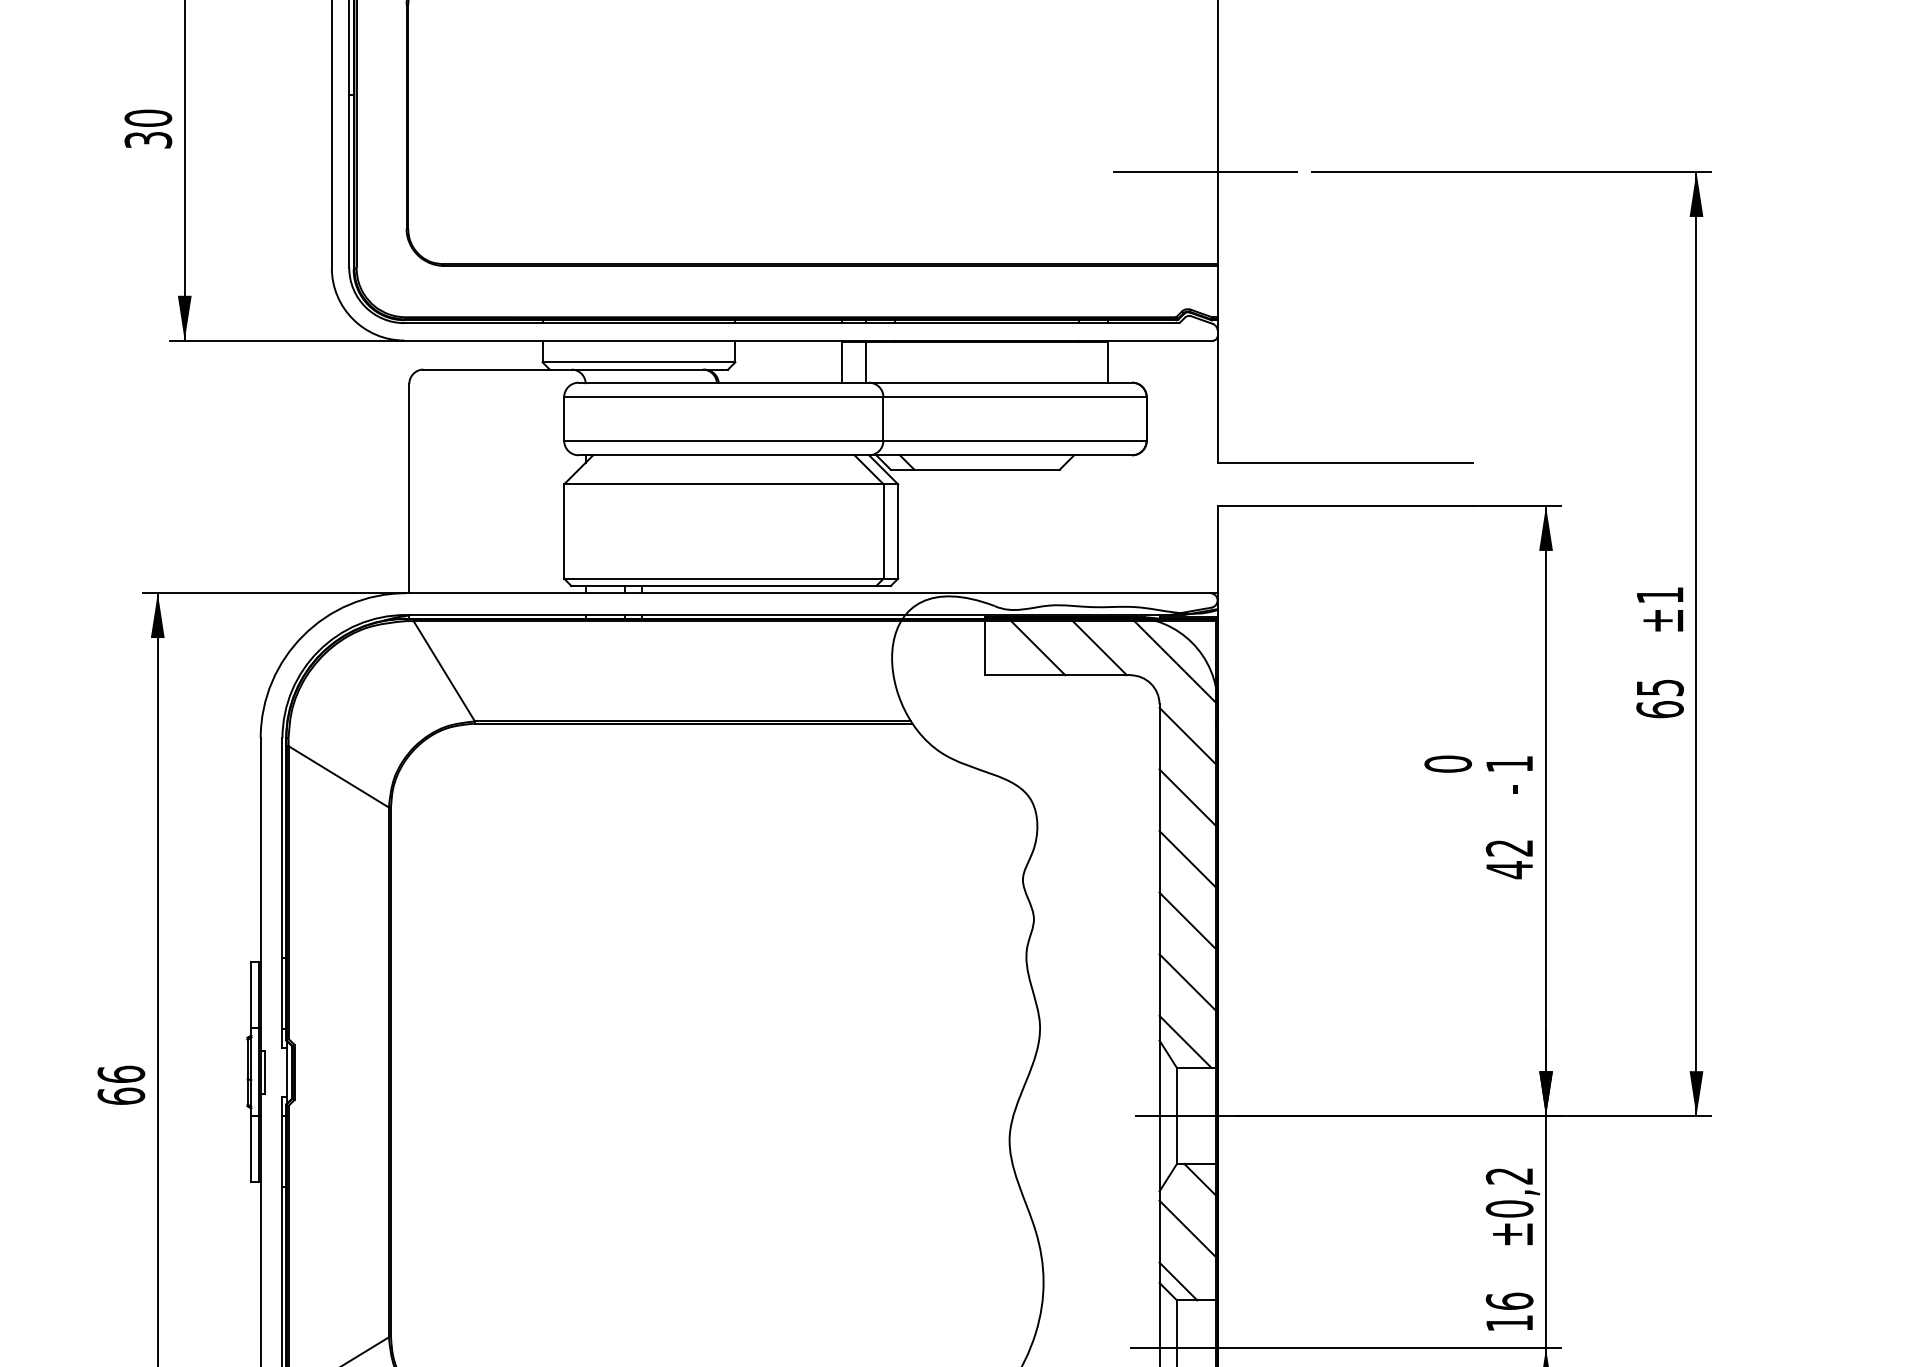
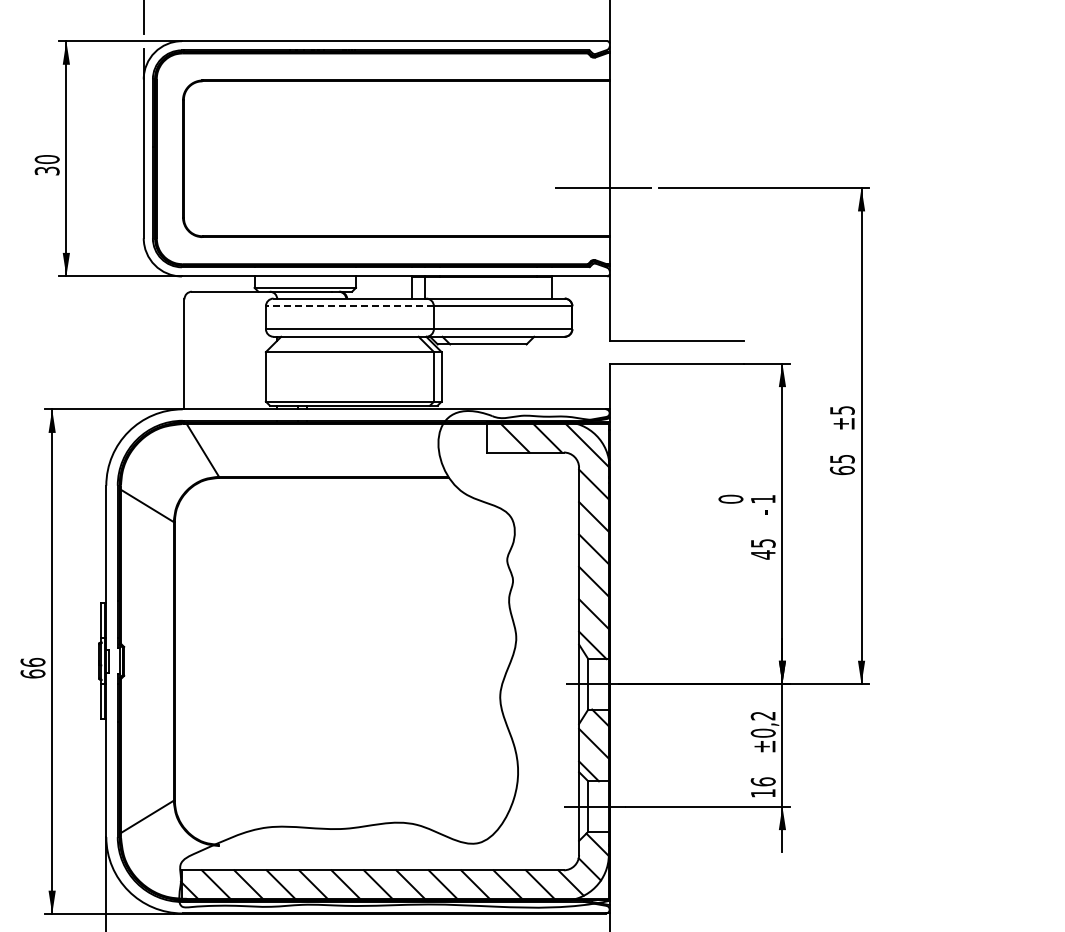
line: (723, 397) -> (349, 306), solid -> dashed
text: (1660, 595) -> (842, 410), ±1 -> ±5
text: (1508, 848) -> (762, 543), 42 -> 45

